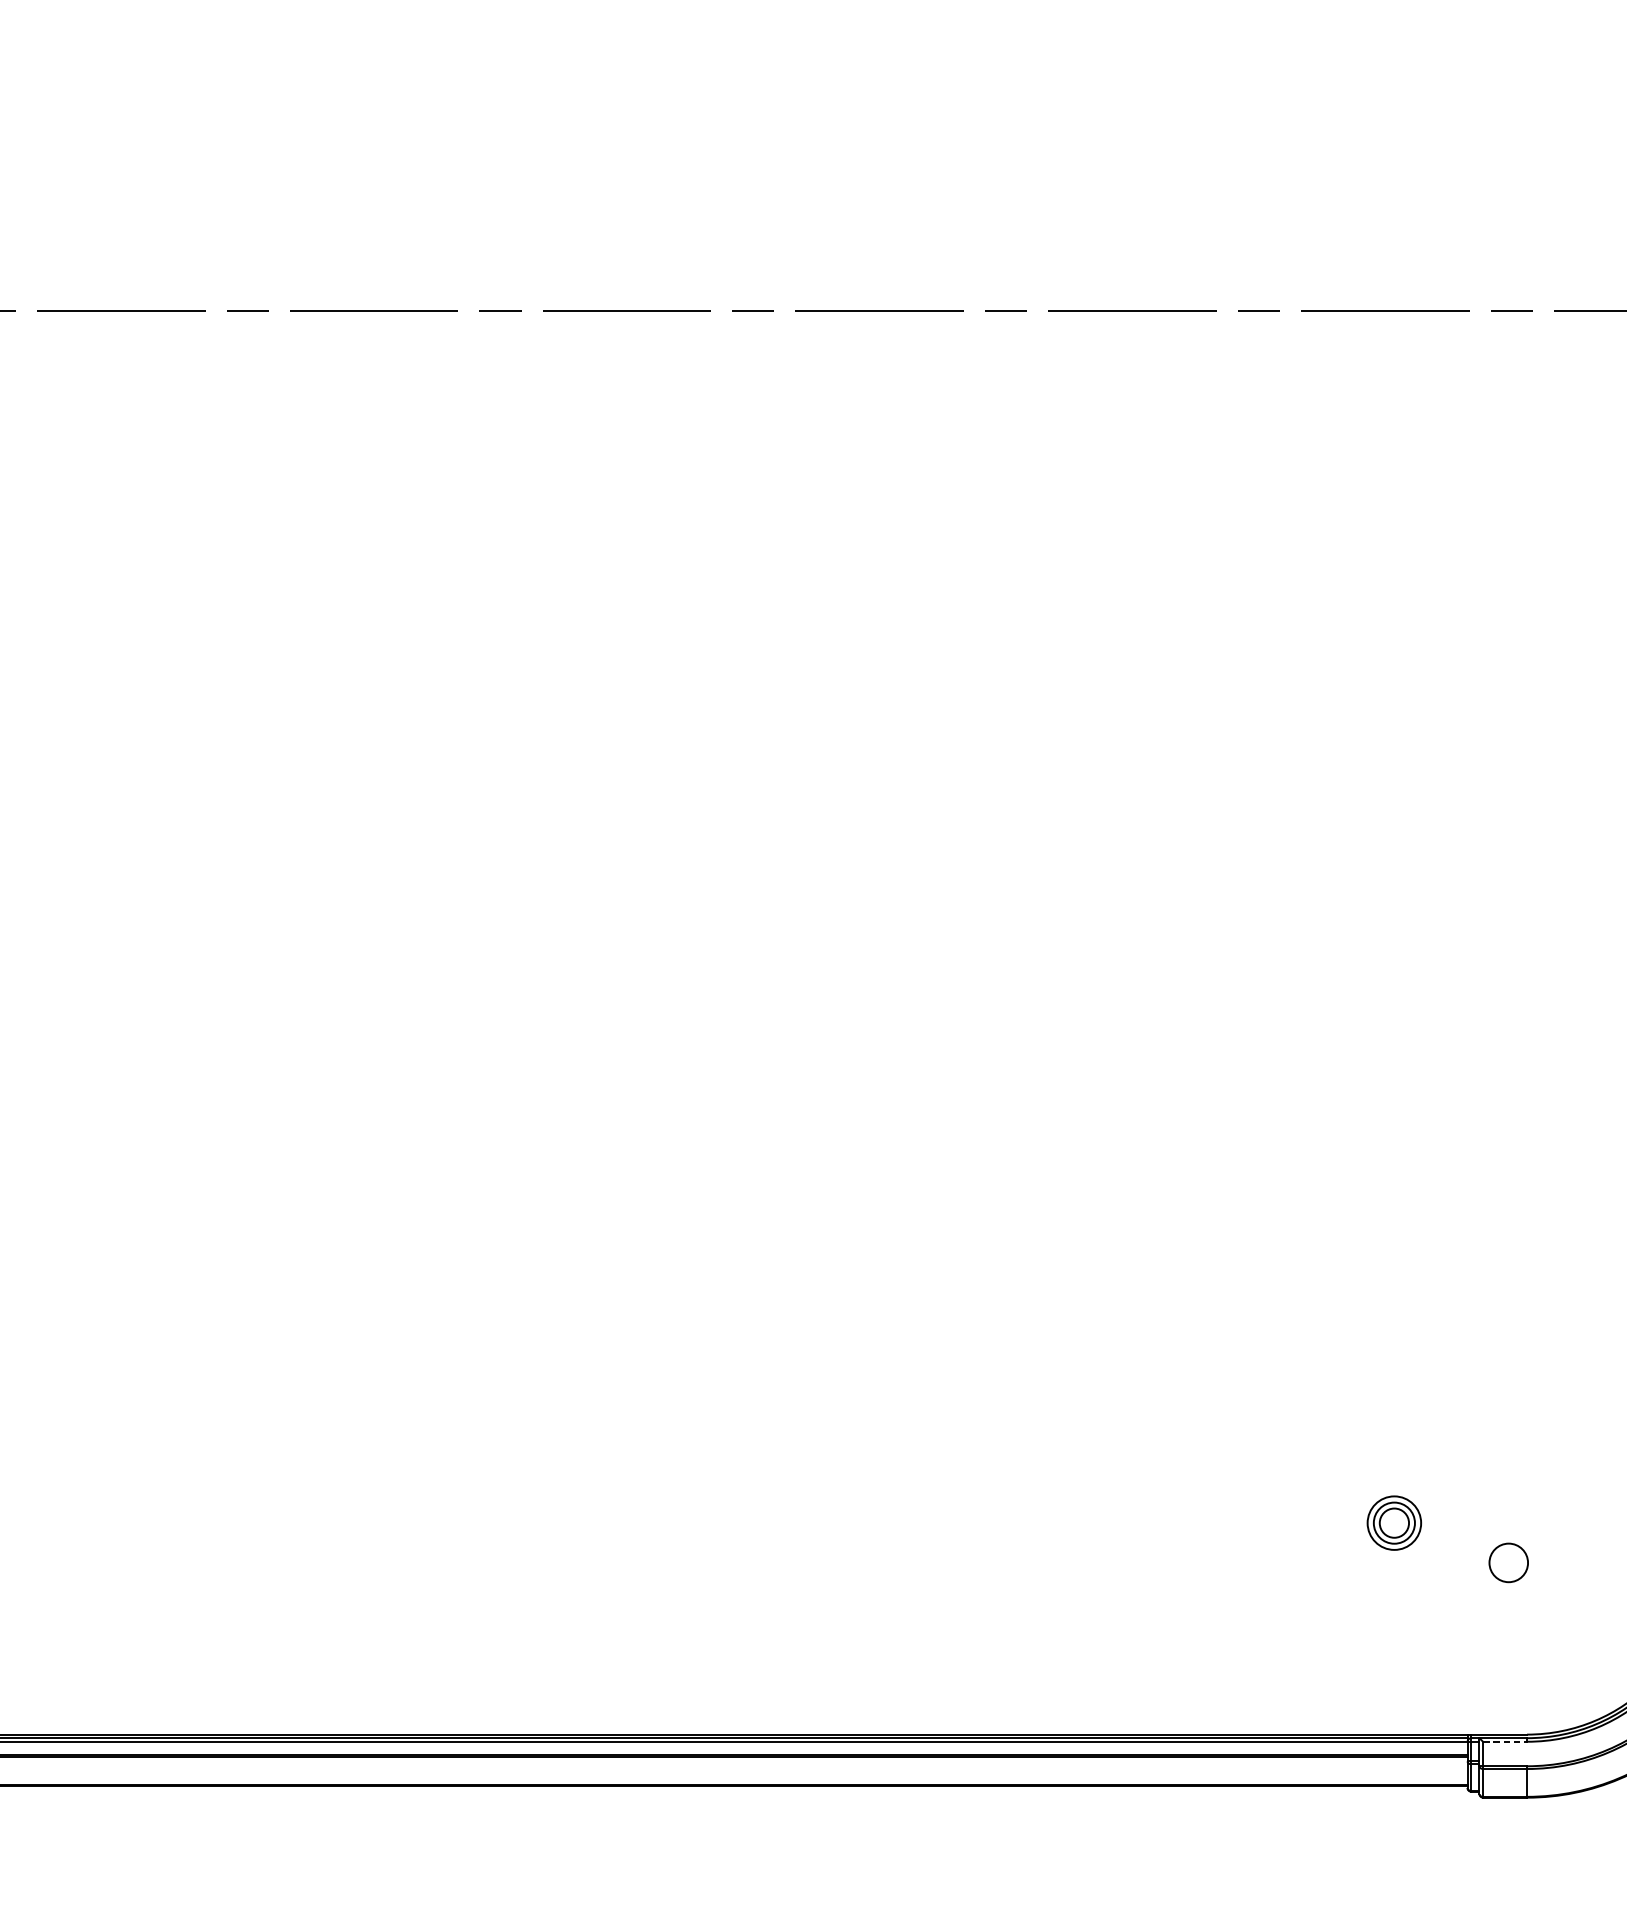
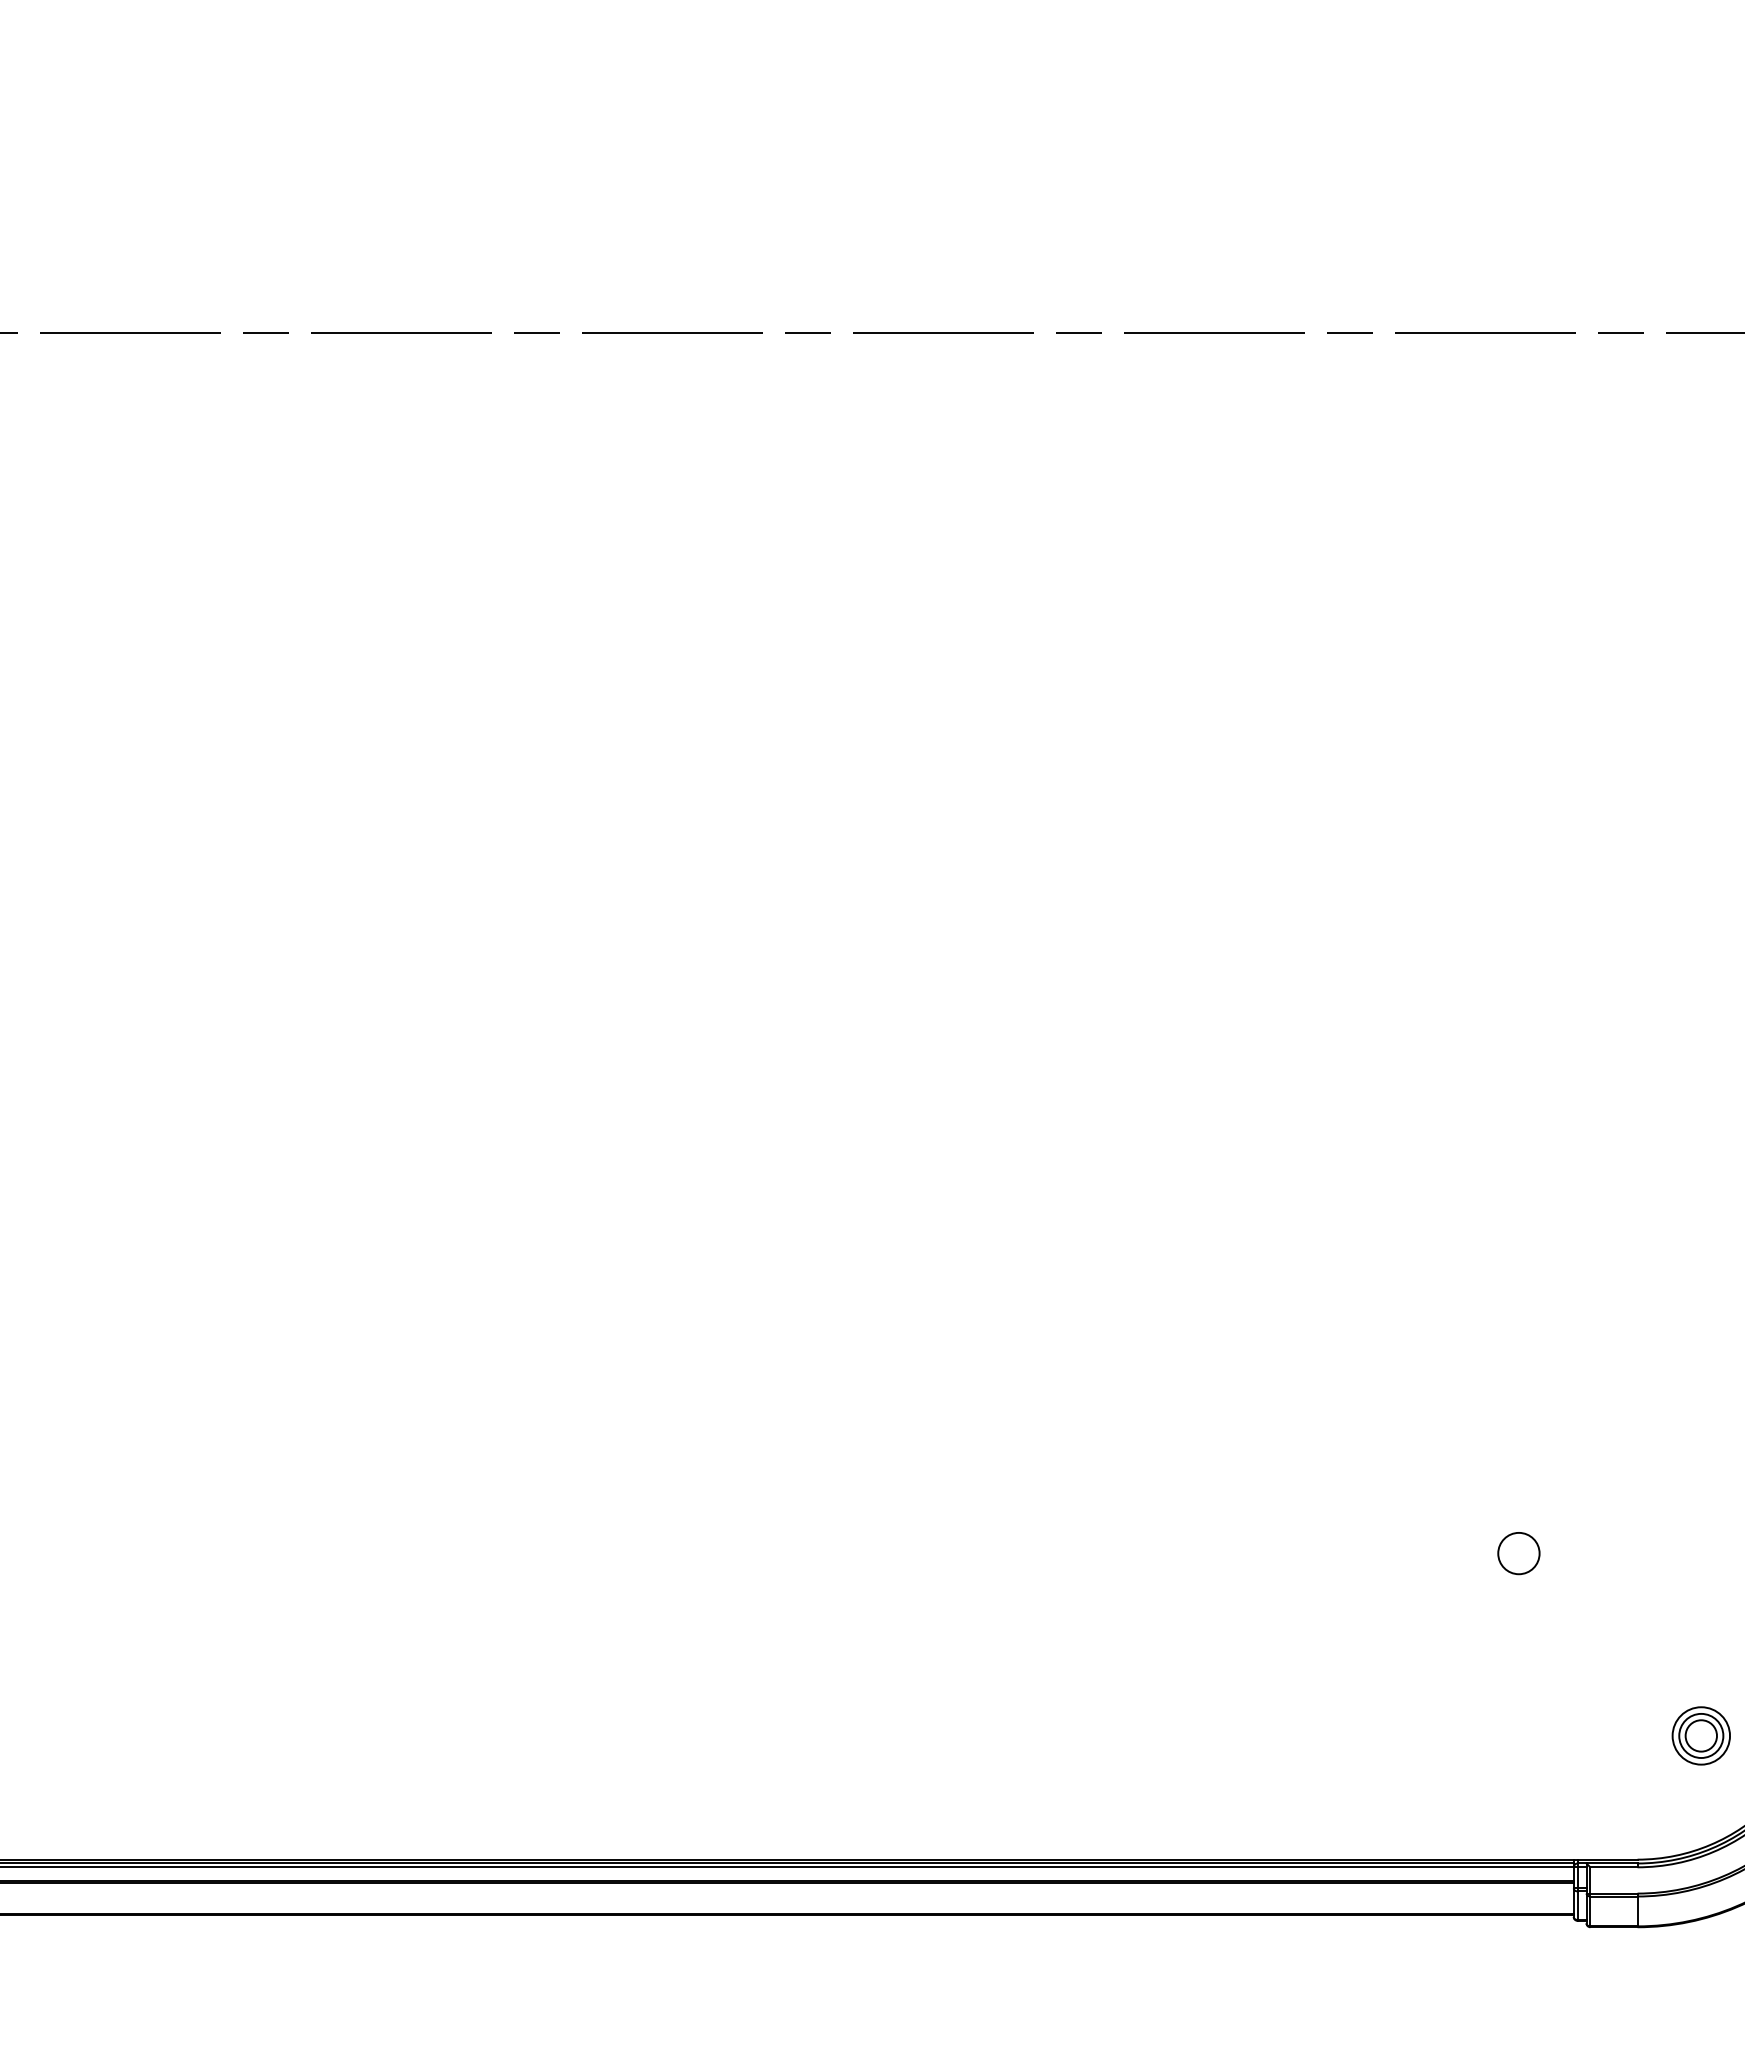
part: (1393, 1522) -> (1700, 1735), moved
circle: (1508, 1562) -> (1518, 1553), moved
line: (1504, 1741) -> (1613, 1867), dashed -> solid

